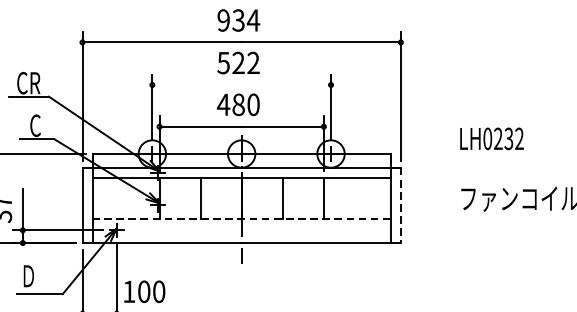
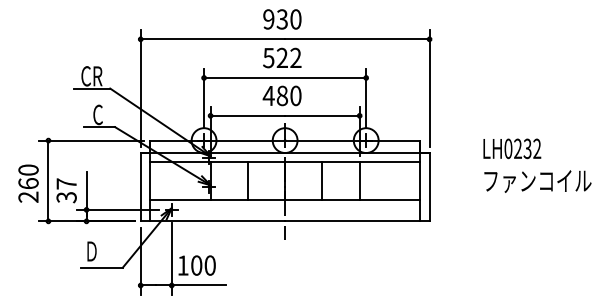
text: (253, 20) -> (295, 19), 934 -> 930
line: (240, 84) -> (284, 77), added
text: (492, 138) -> (512, 148), moved
line: (400, 205) -> (429, 187), dashed -> solid
line: (240, 218) -> (284, 199), dashed -> solid

